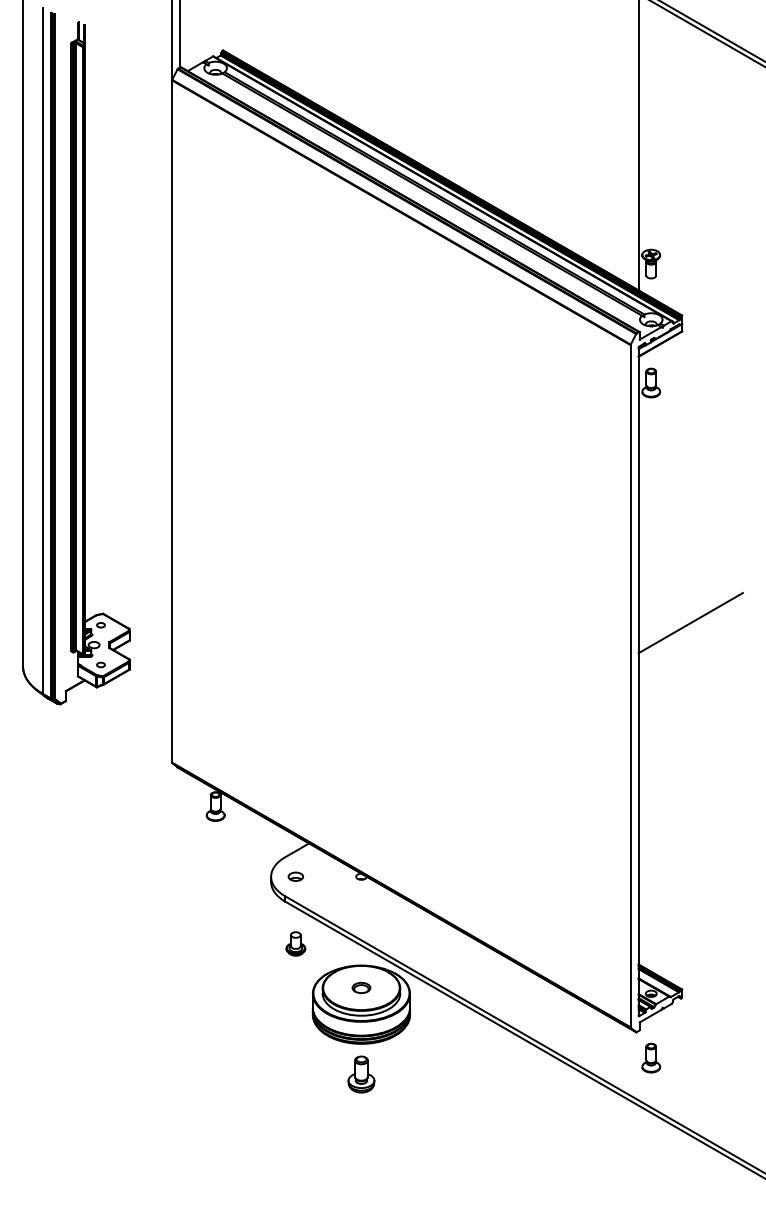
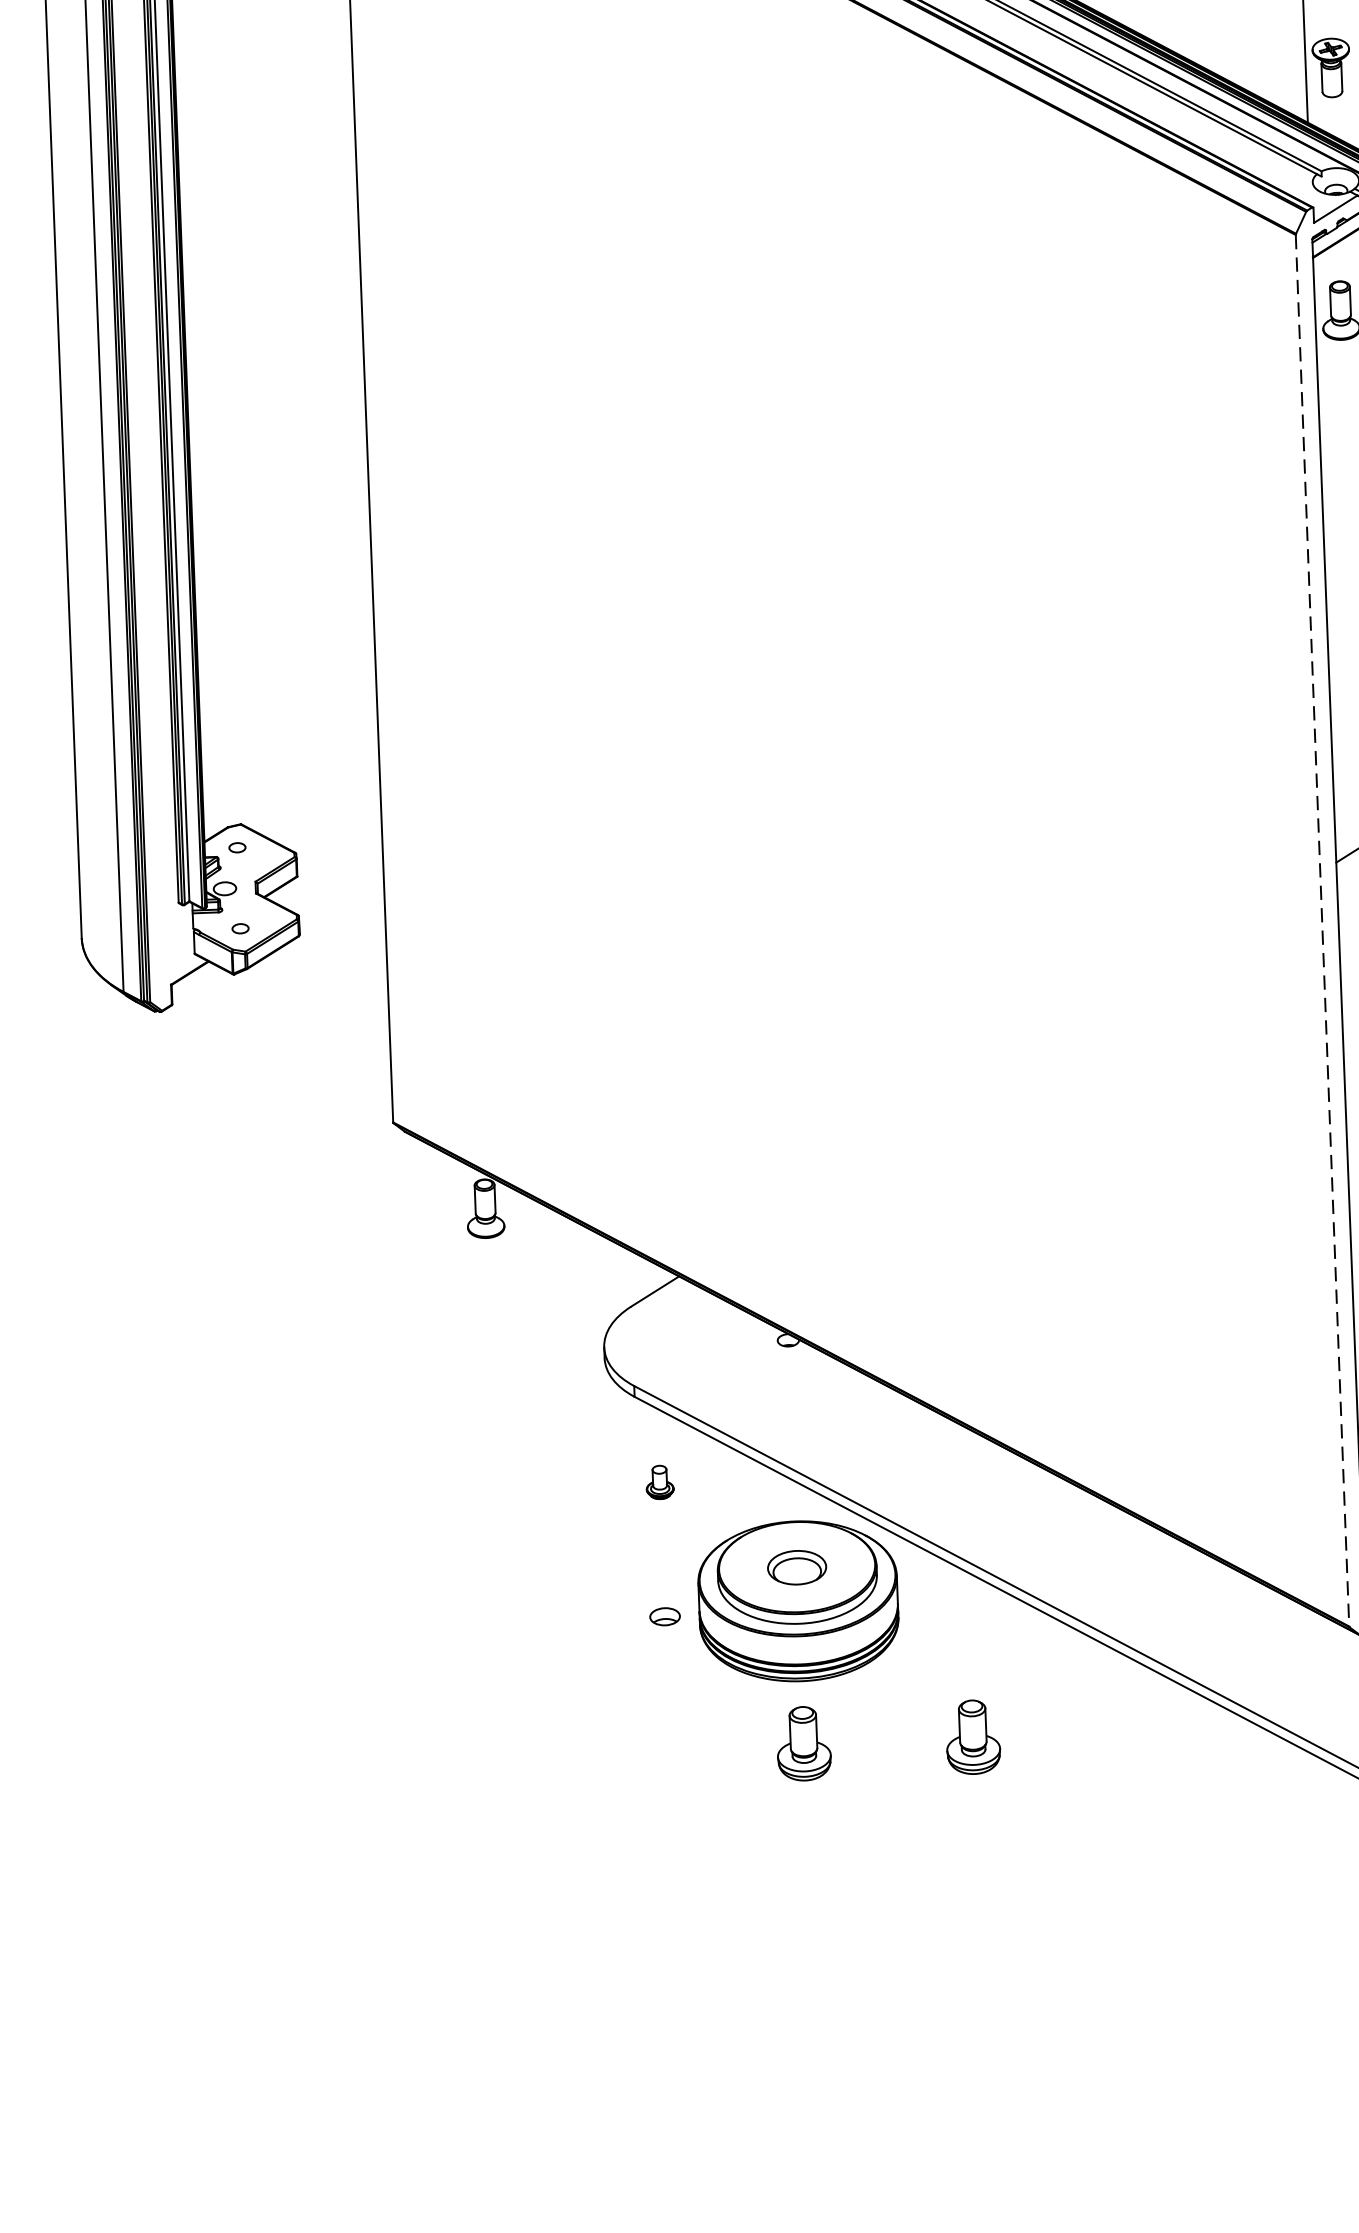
line: (630, 686) -> (1322, 931), solid -> dashed
part: (295, 876) -> (664, 1616), moved
part: (295, 943) -> (659, 1481), size x0.7
part: (361, 987) -> (797, 1566), size x1.6
part: (444, 1074) -> (973, 1737), added

